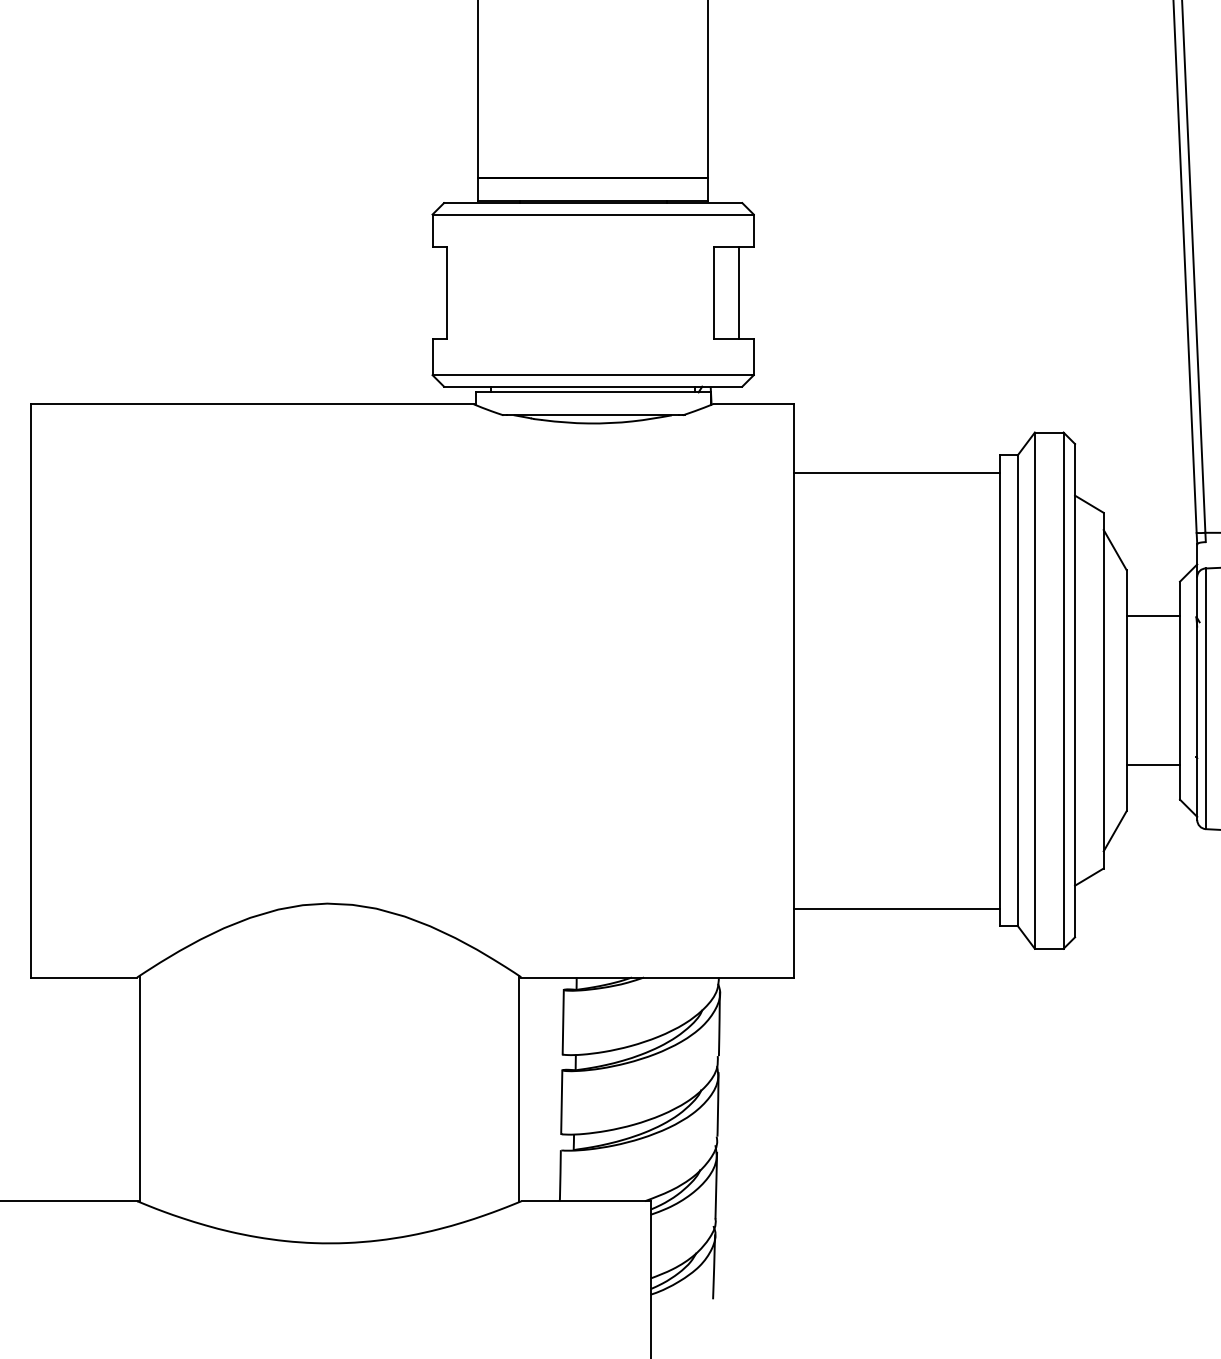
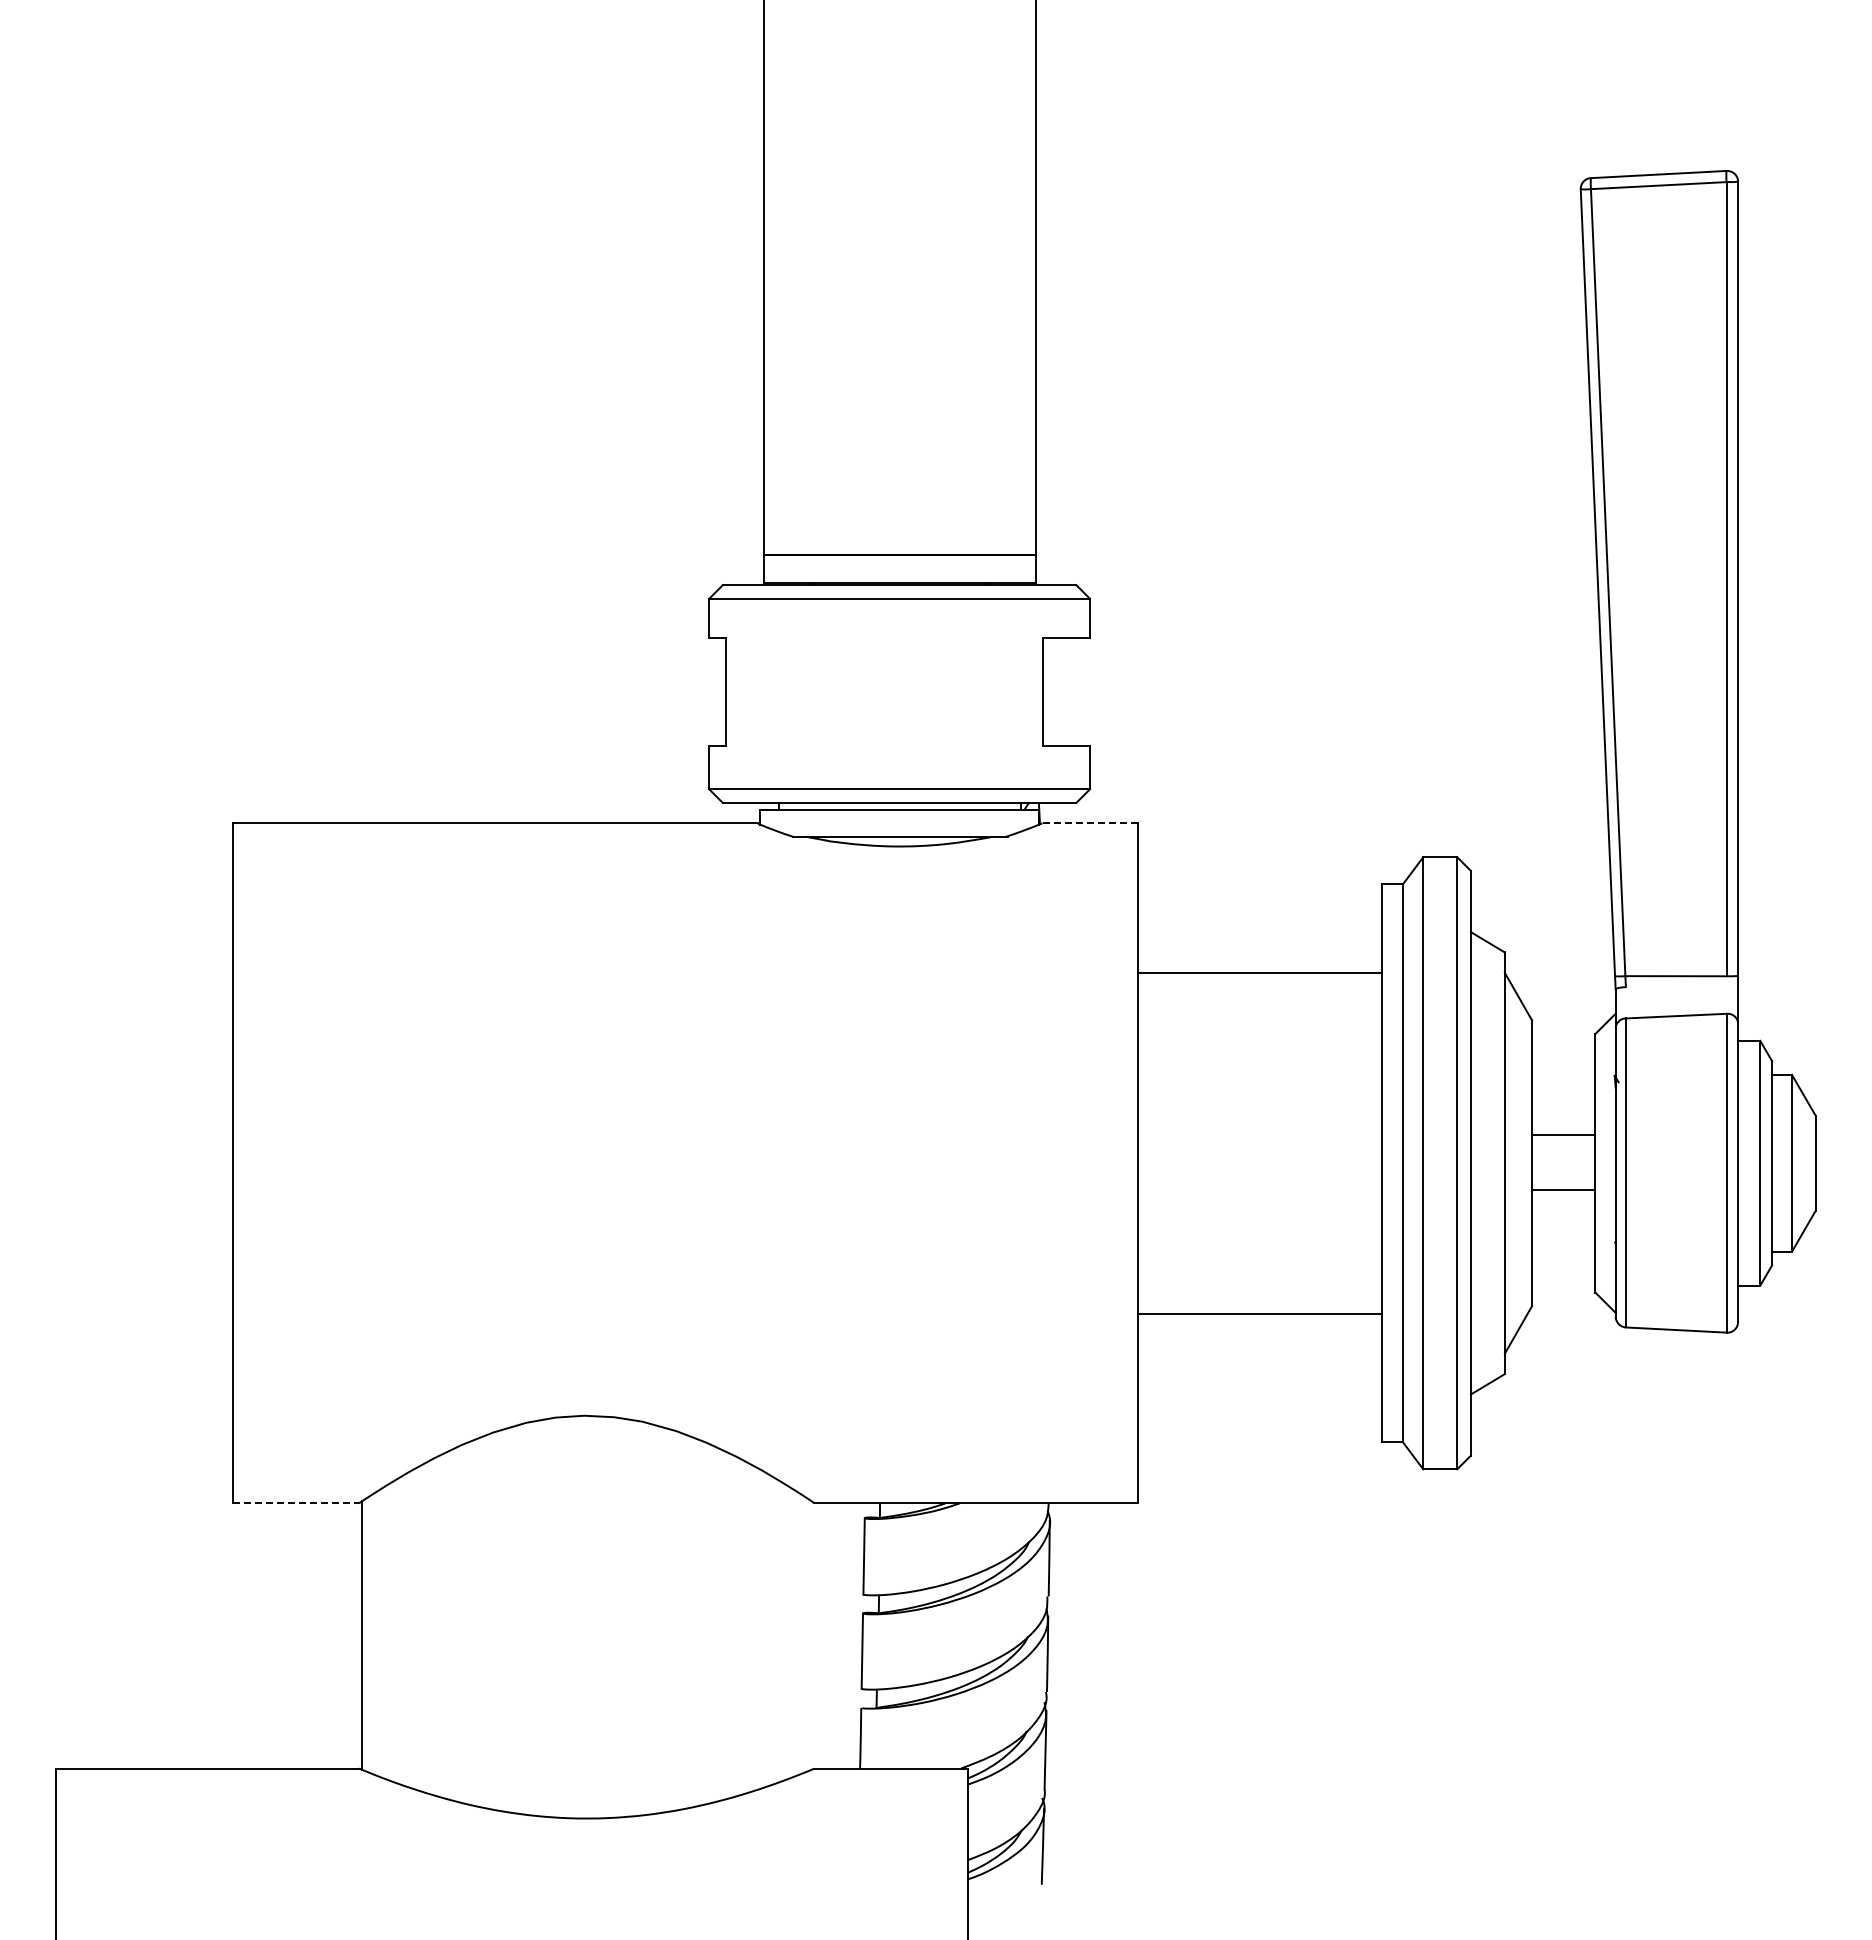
line: (739, 292) -> (1072, 691), removed
line: (754, 404) -> (1090, 823), solid -> dashed
line: (896, 472) -> (1259, 972), moved
line: (1153, 615) -> (1563, 1134), moved
line: (1153, 765) -> (1563, 1189), moved
line: (896, 908) -> (1259, 1313), moved
line: (84, 977) -> (296, 1503), solid -> dashed
line: (518, 1088) -> (811, 1635), removed

